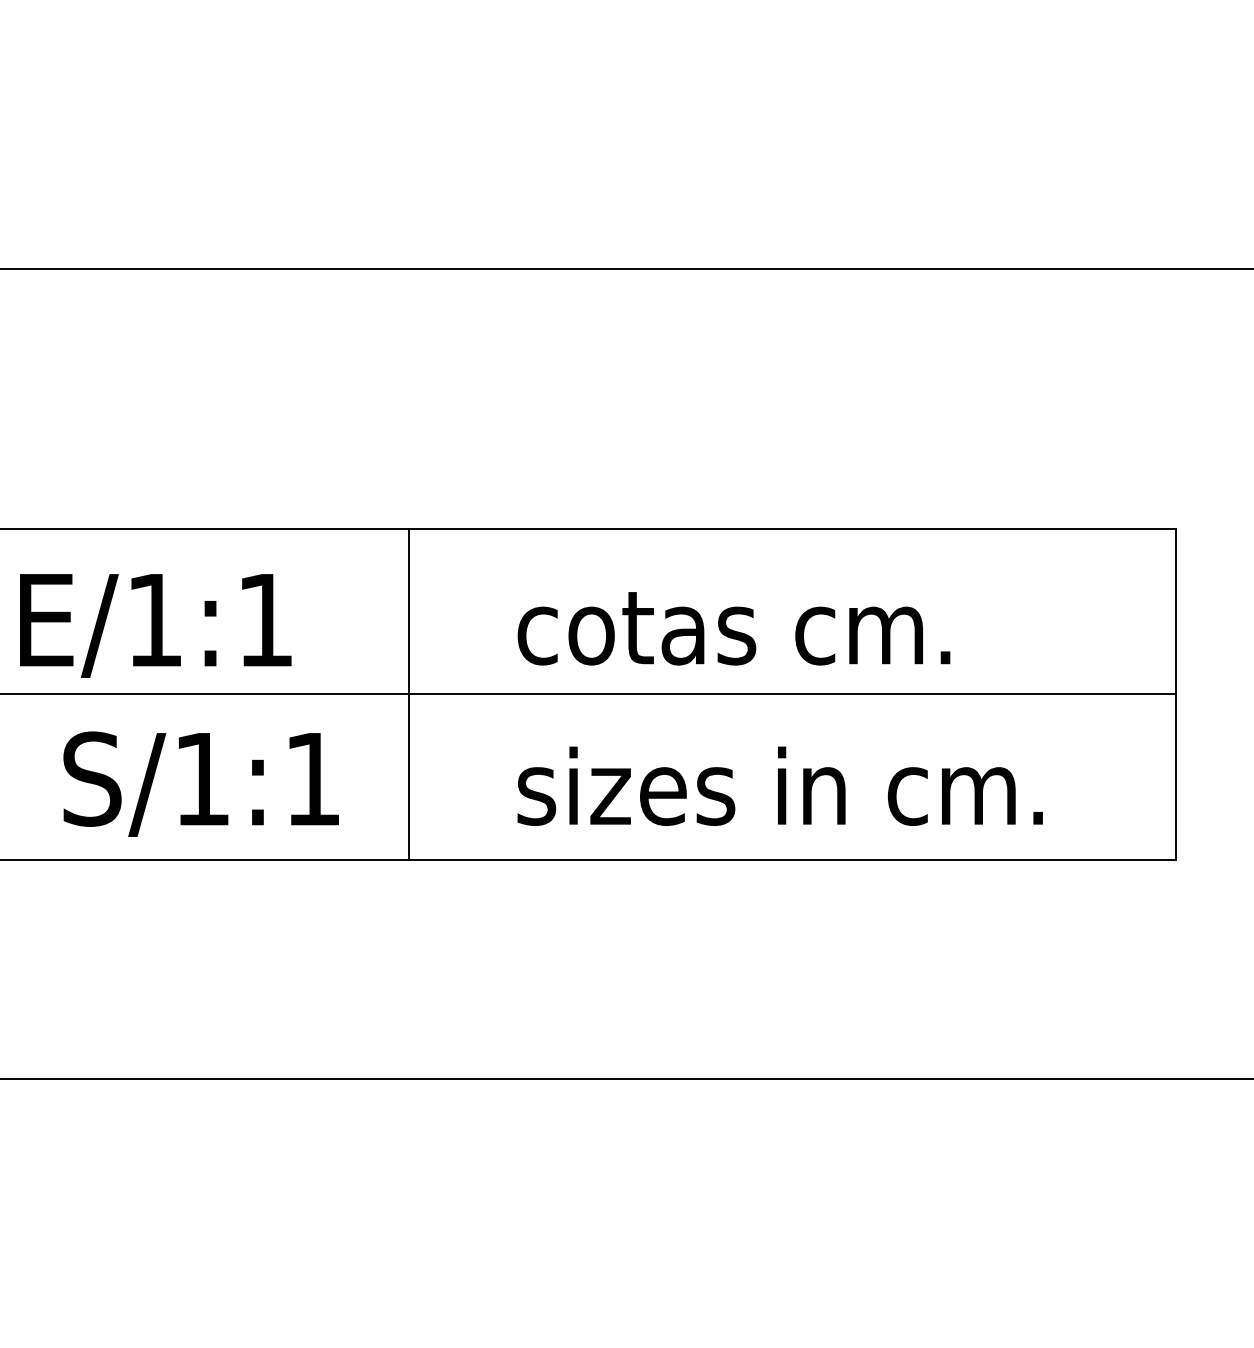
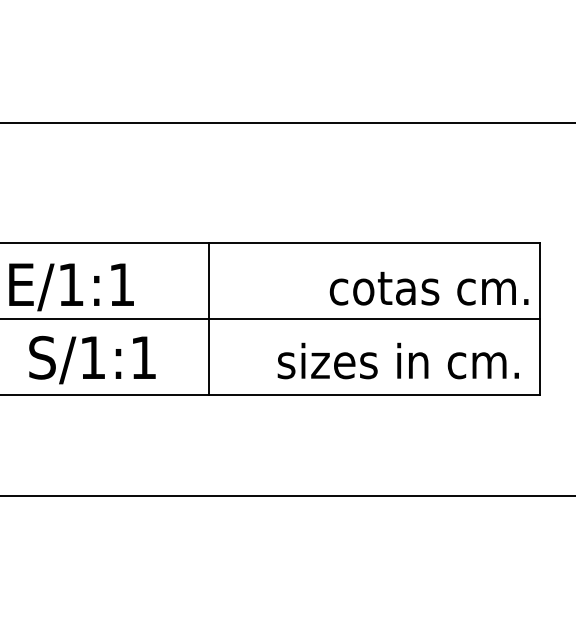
text: (732, 628) -> (428, 288), moved
line: (408, 693) -> (208, 318), moved
text: (778, 785) -> (397, 360), moved

